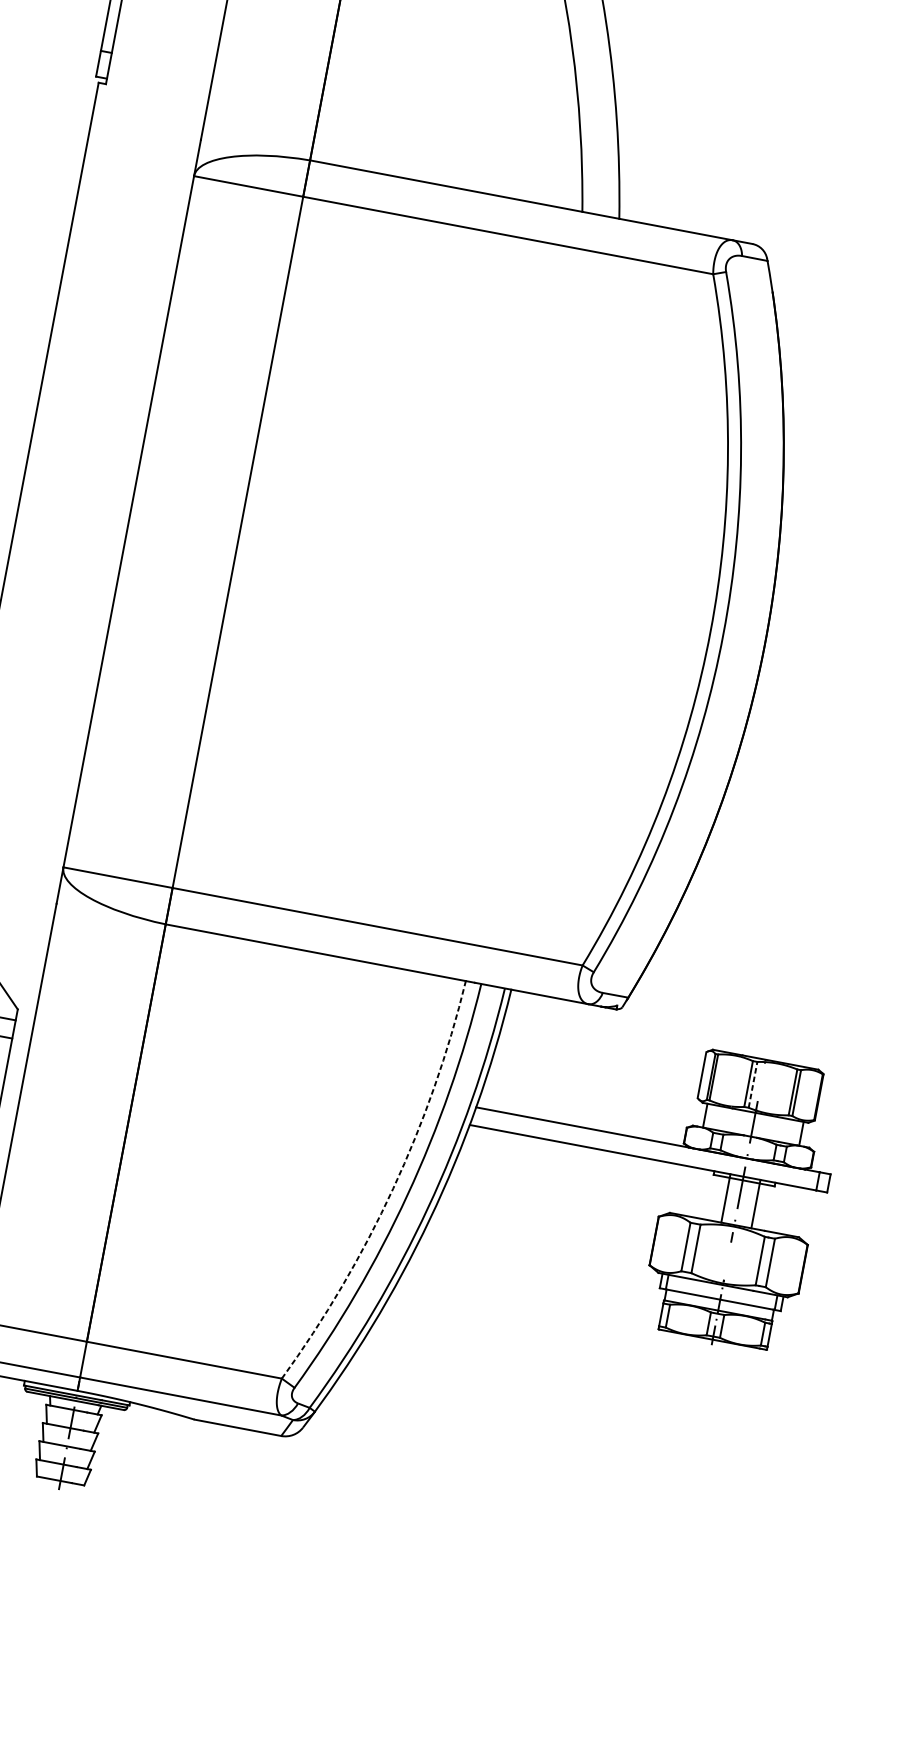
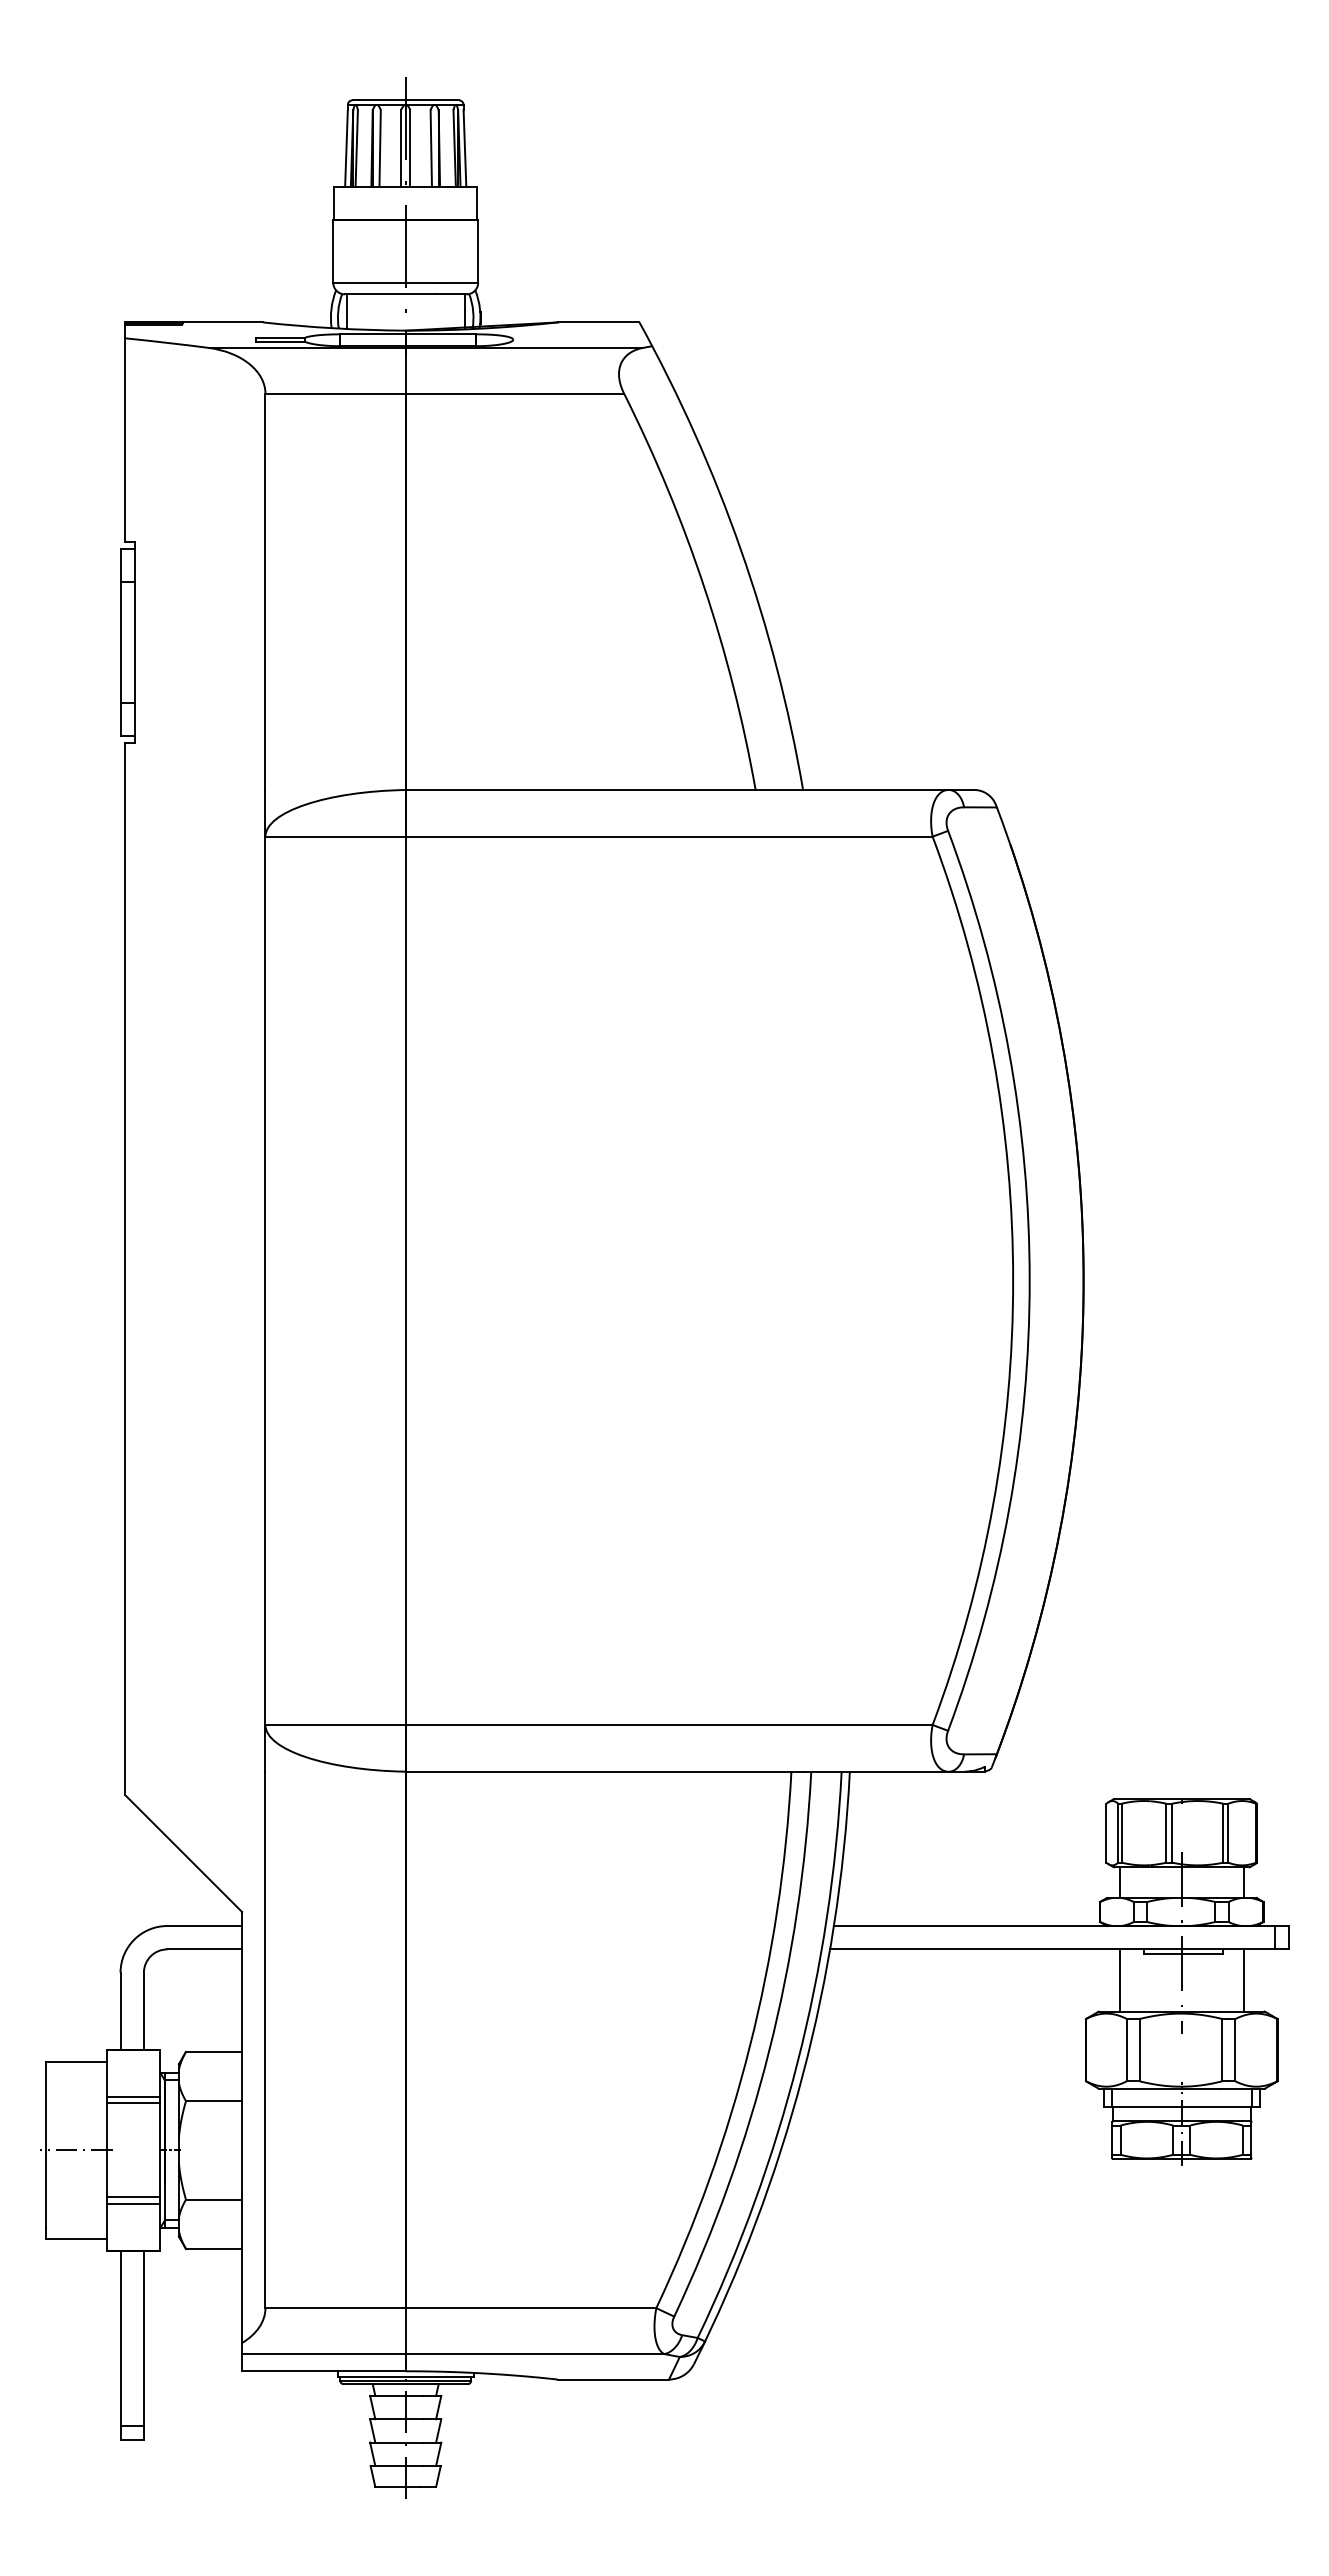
line: (753, 1084) -> (1172, 1832), dashed -> solid
arc: (392, 1188) -> (749, 2046), dashed -> solid
line: (726, 1198) -> (1120, 1980), moved
line: (755, 1204) -> (1243, 1980), moved

